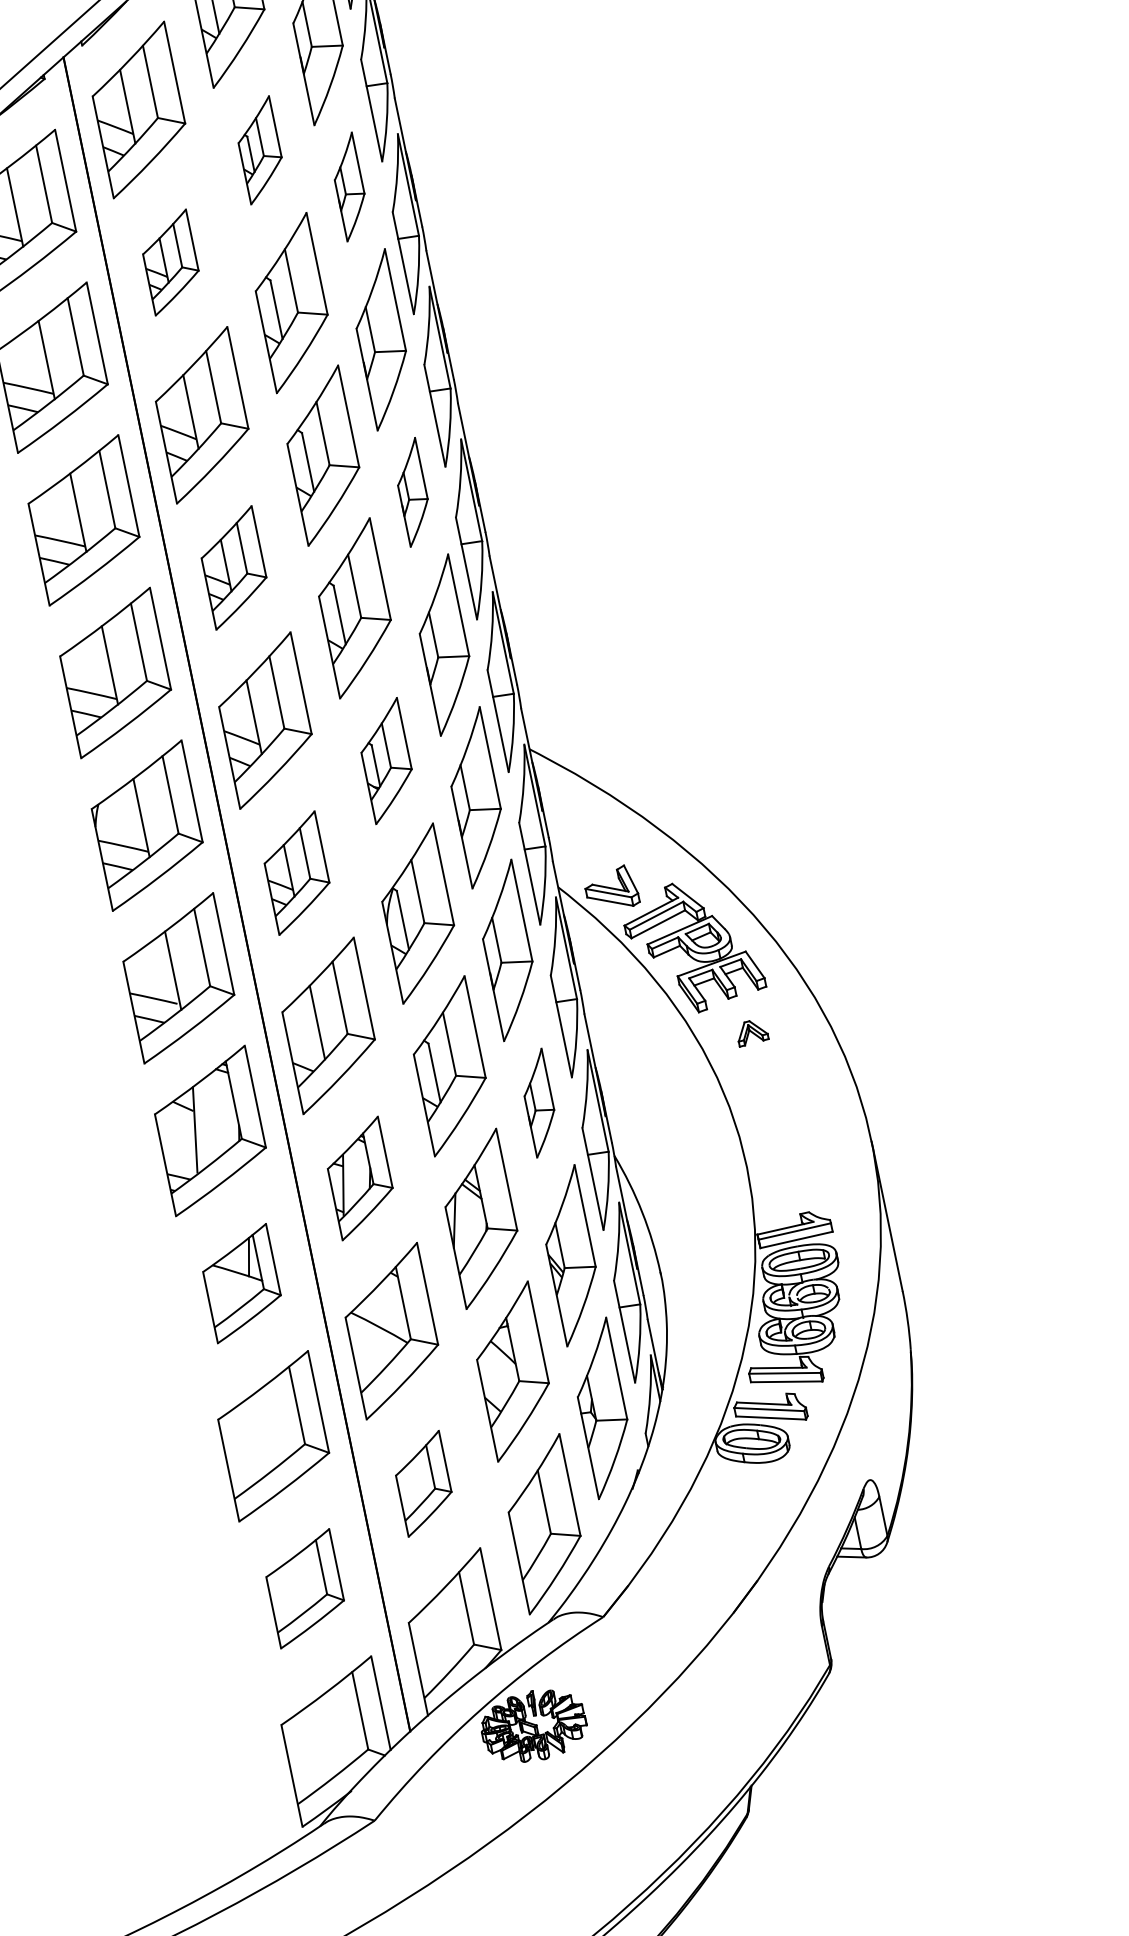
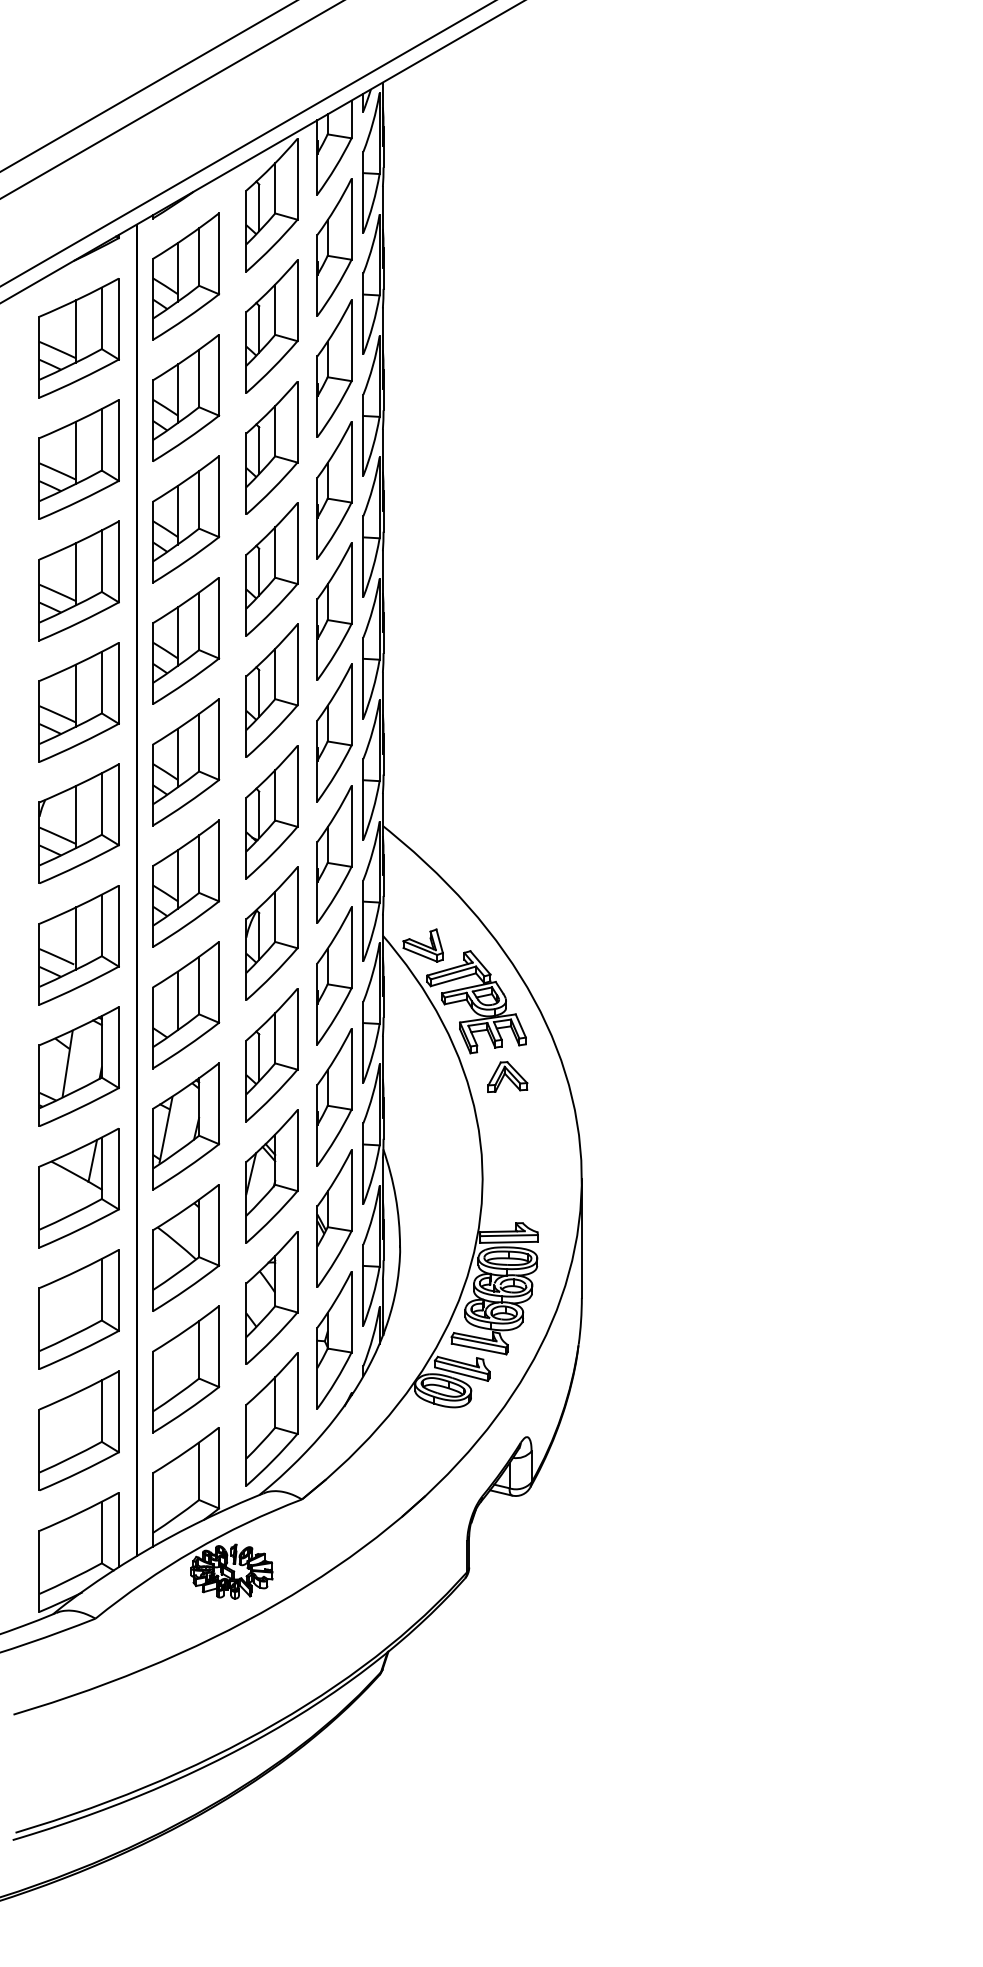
part: (259, 150) -> (271, 326), size x1.67
part: (349, 186) -> (334, 368), size x1.67
part: (171, 261) -> (186, 397), size x1.67
part: (412, 492) -> (334, 611), size x1.67
part: (234, 567) -> (186, 640), size x1.43
part: (386, 761) -> (271, 812), size x1.43
part: (296, 873) -> (185, 883), size x1.43
part: (751, 1031) -> (507, 1076), size x1.67
part: (539, 1103) -> (334, 1097), size x1.67
part: (359, 1178) -> (185, 1126), size x1.43
part: (241, 1283) -> (78, 1187), size x1.43
part: (424, 1483) -> (186, 1369), size x1.67
part: (304, 1588) -> (78, 1430), size x1.43

